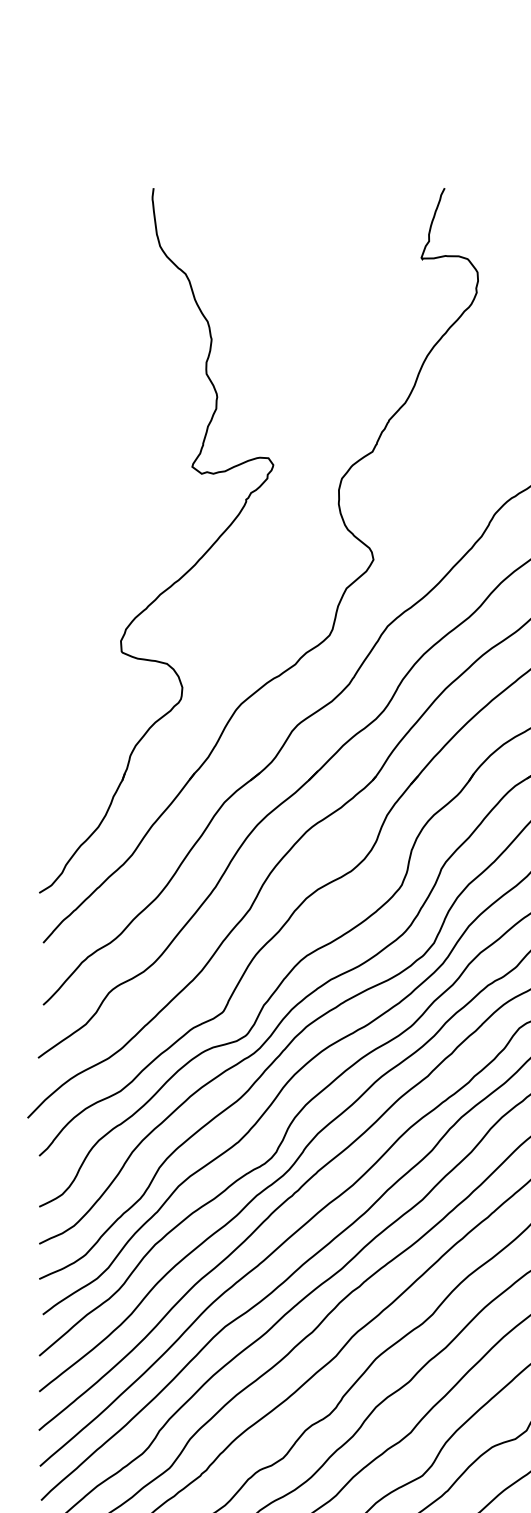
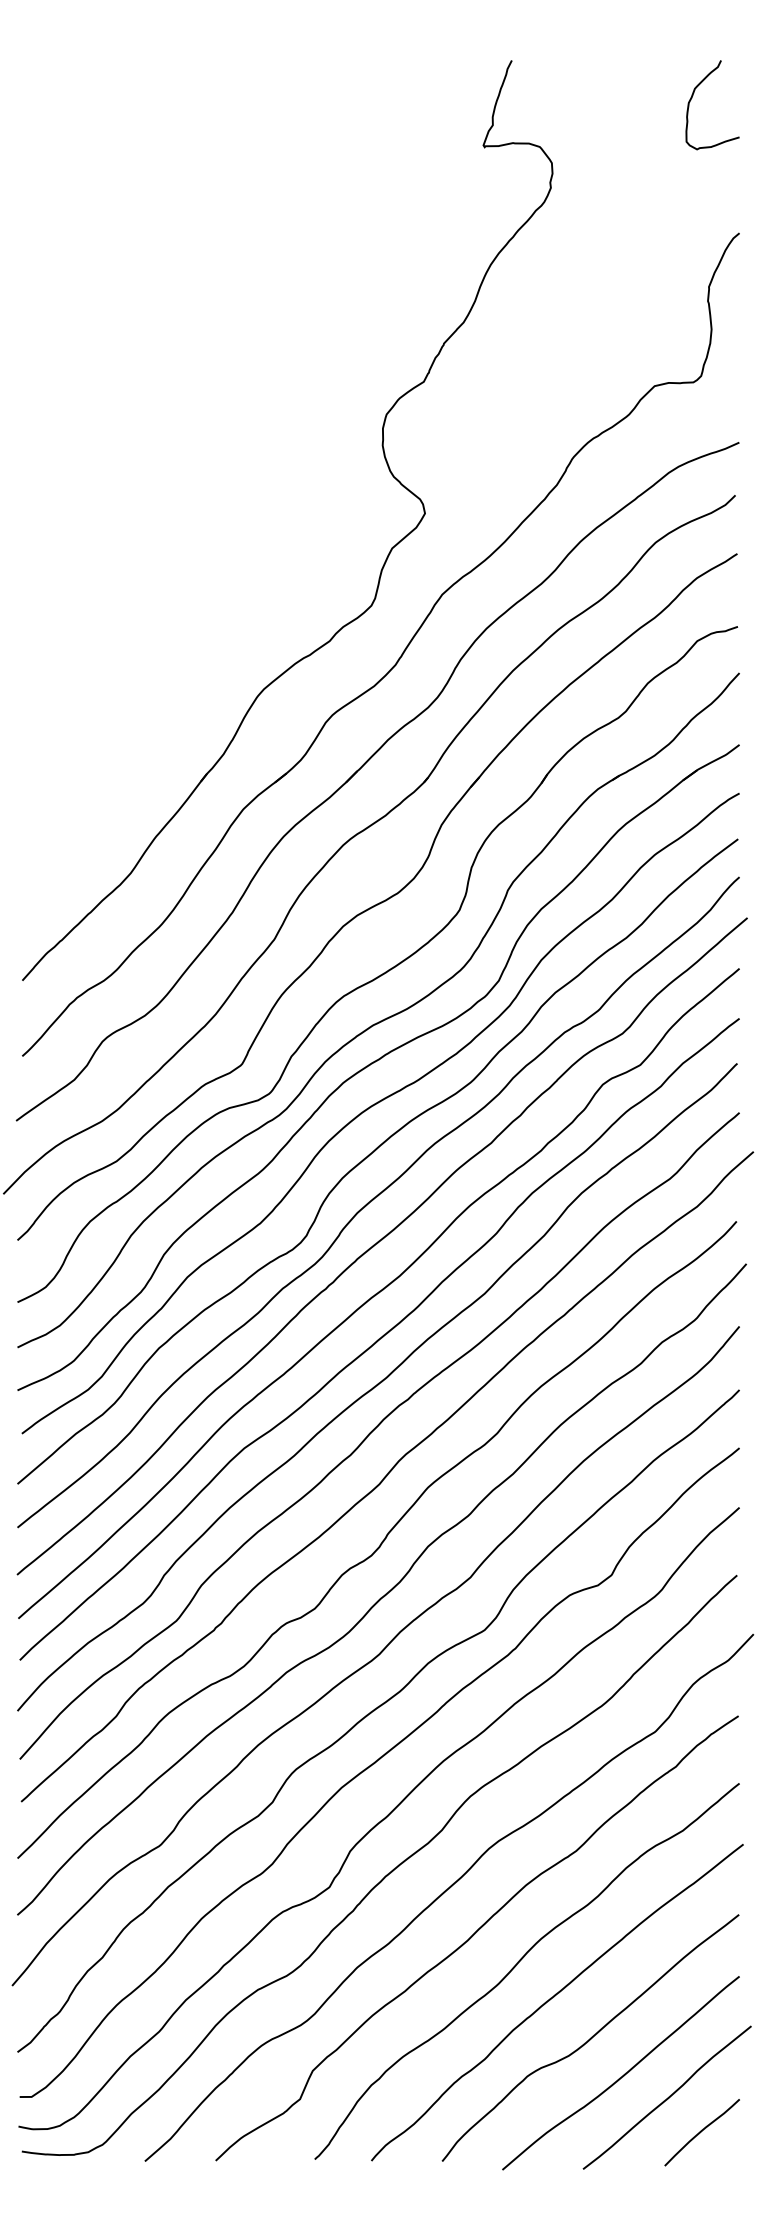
part: (186, 571) -> (197, 527), removed

